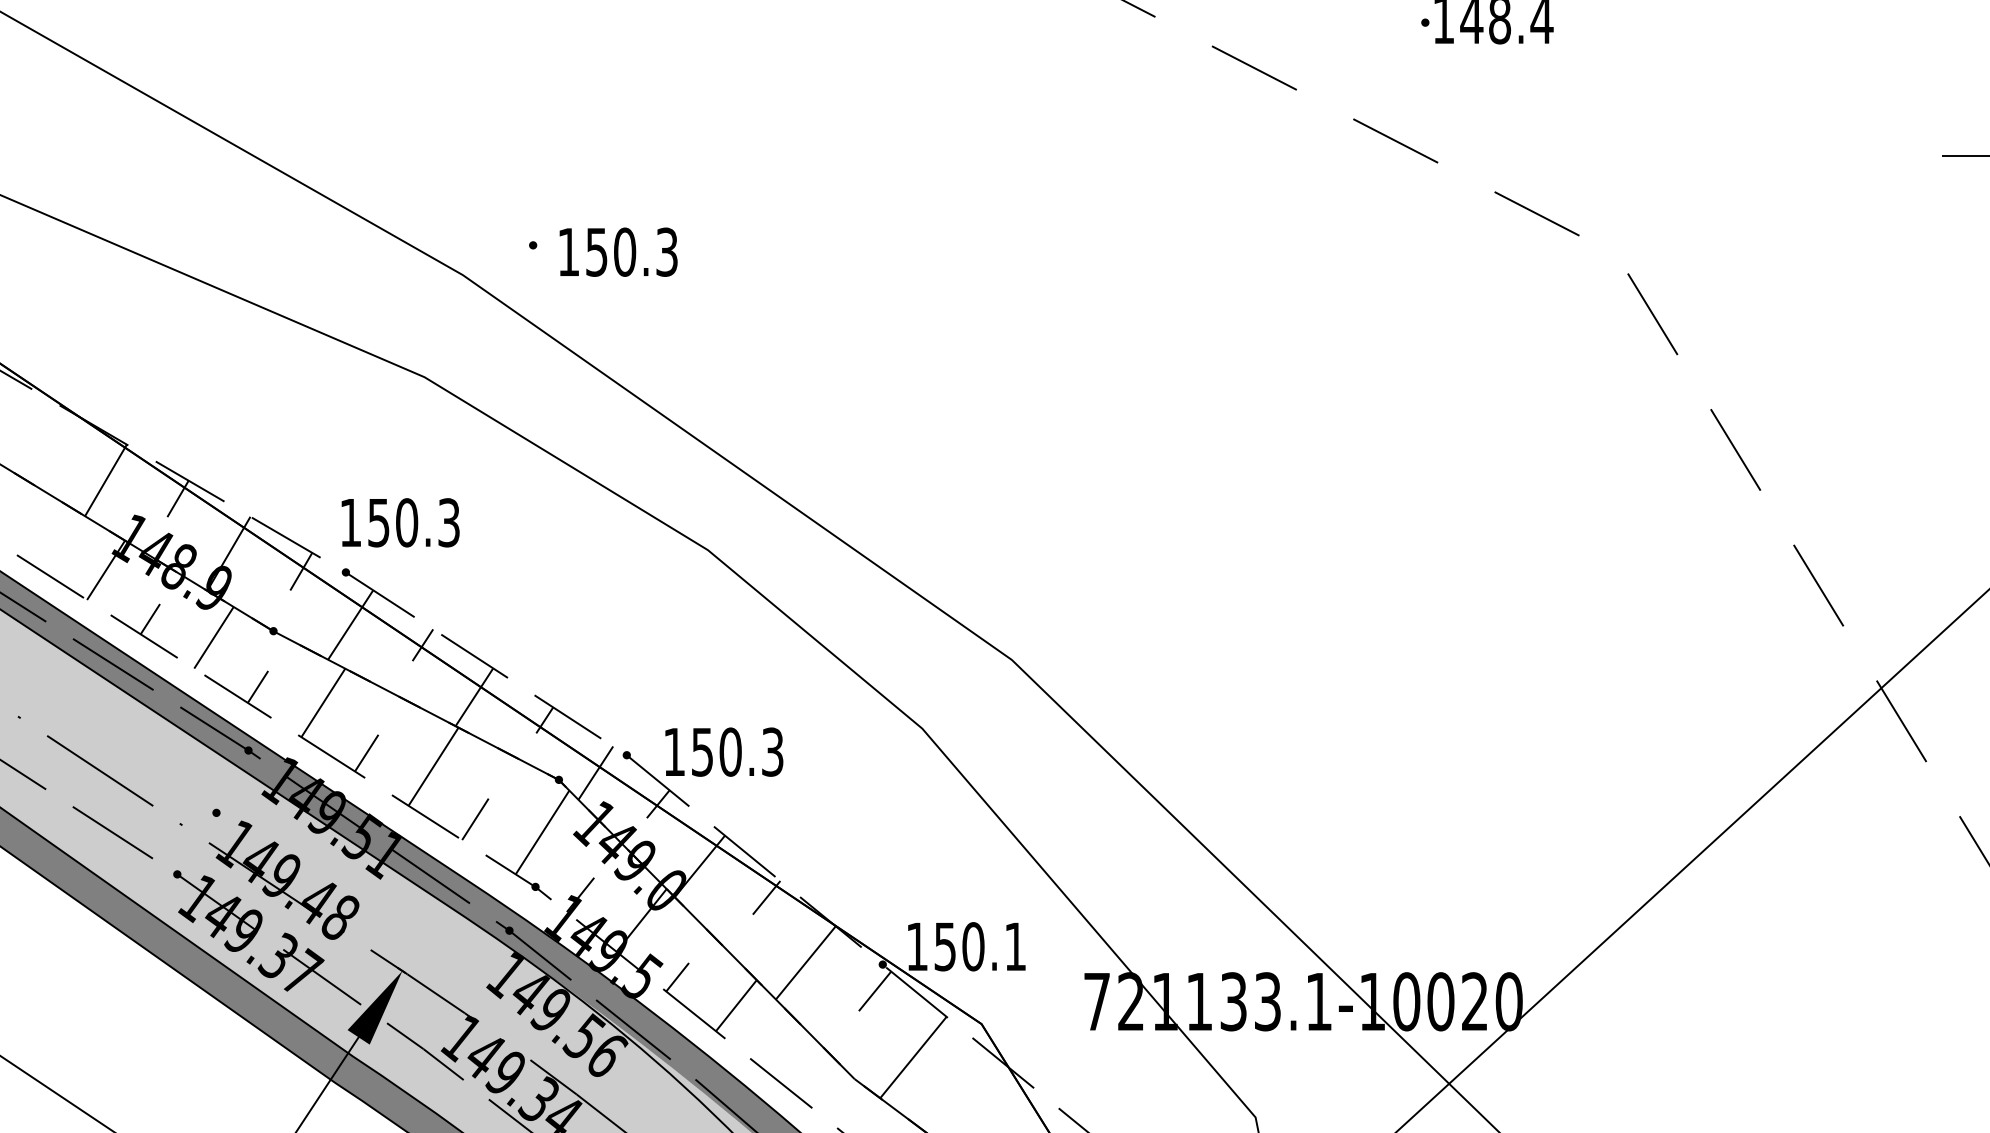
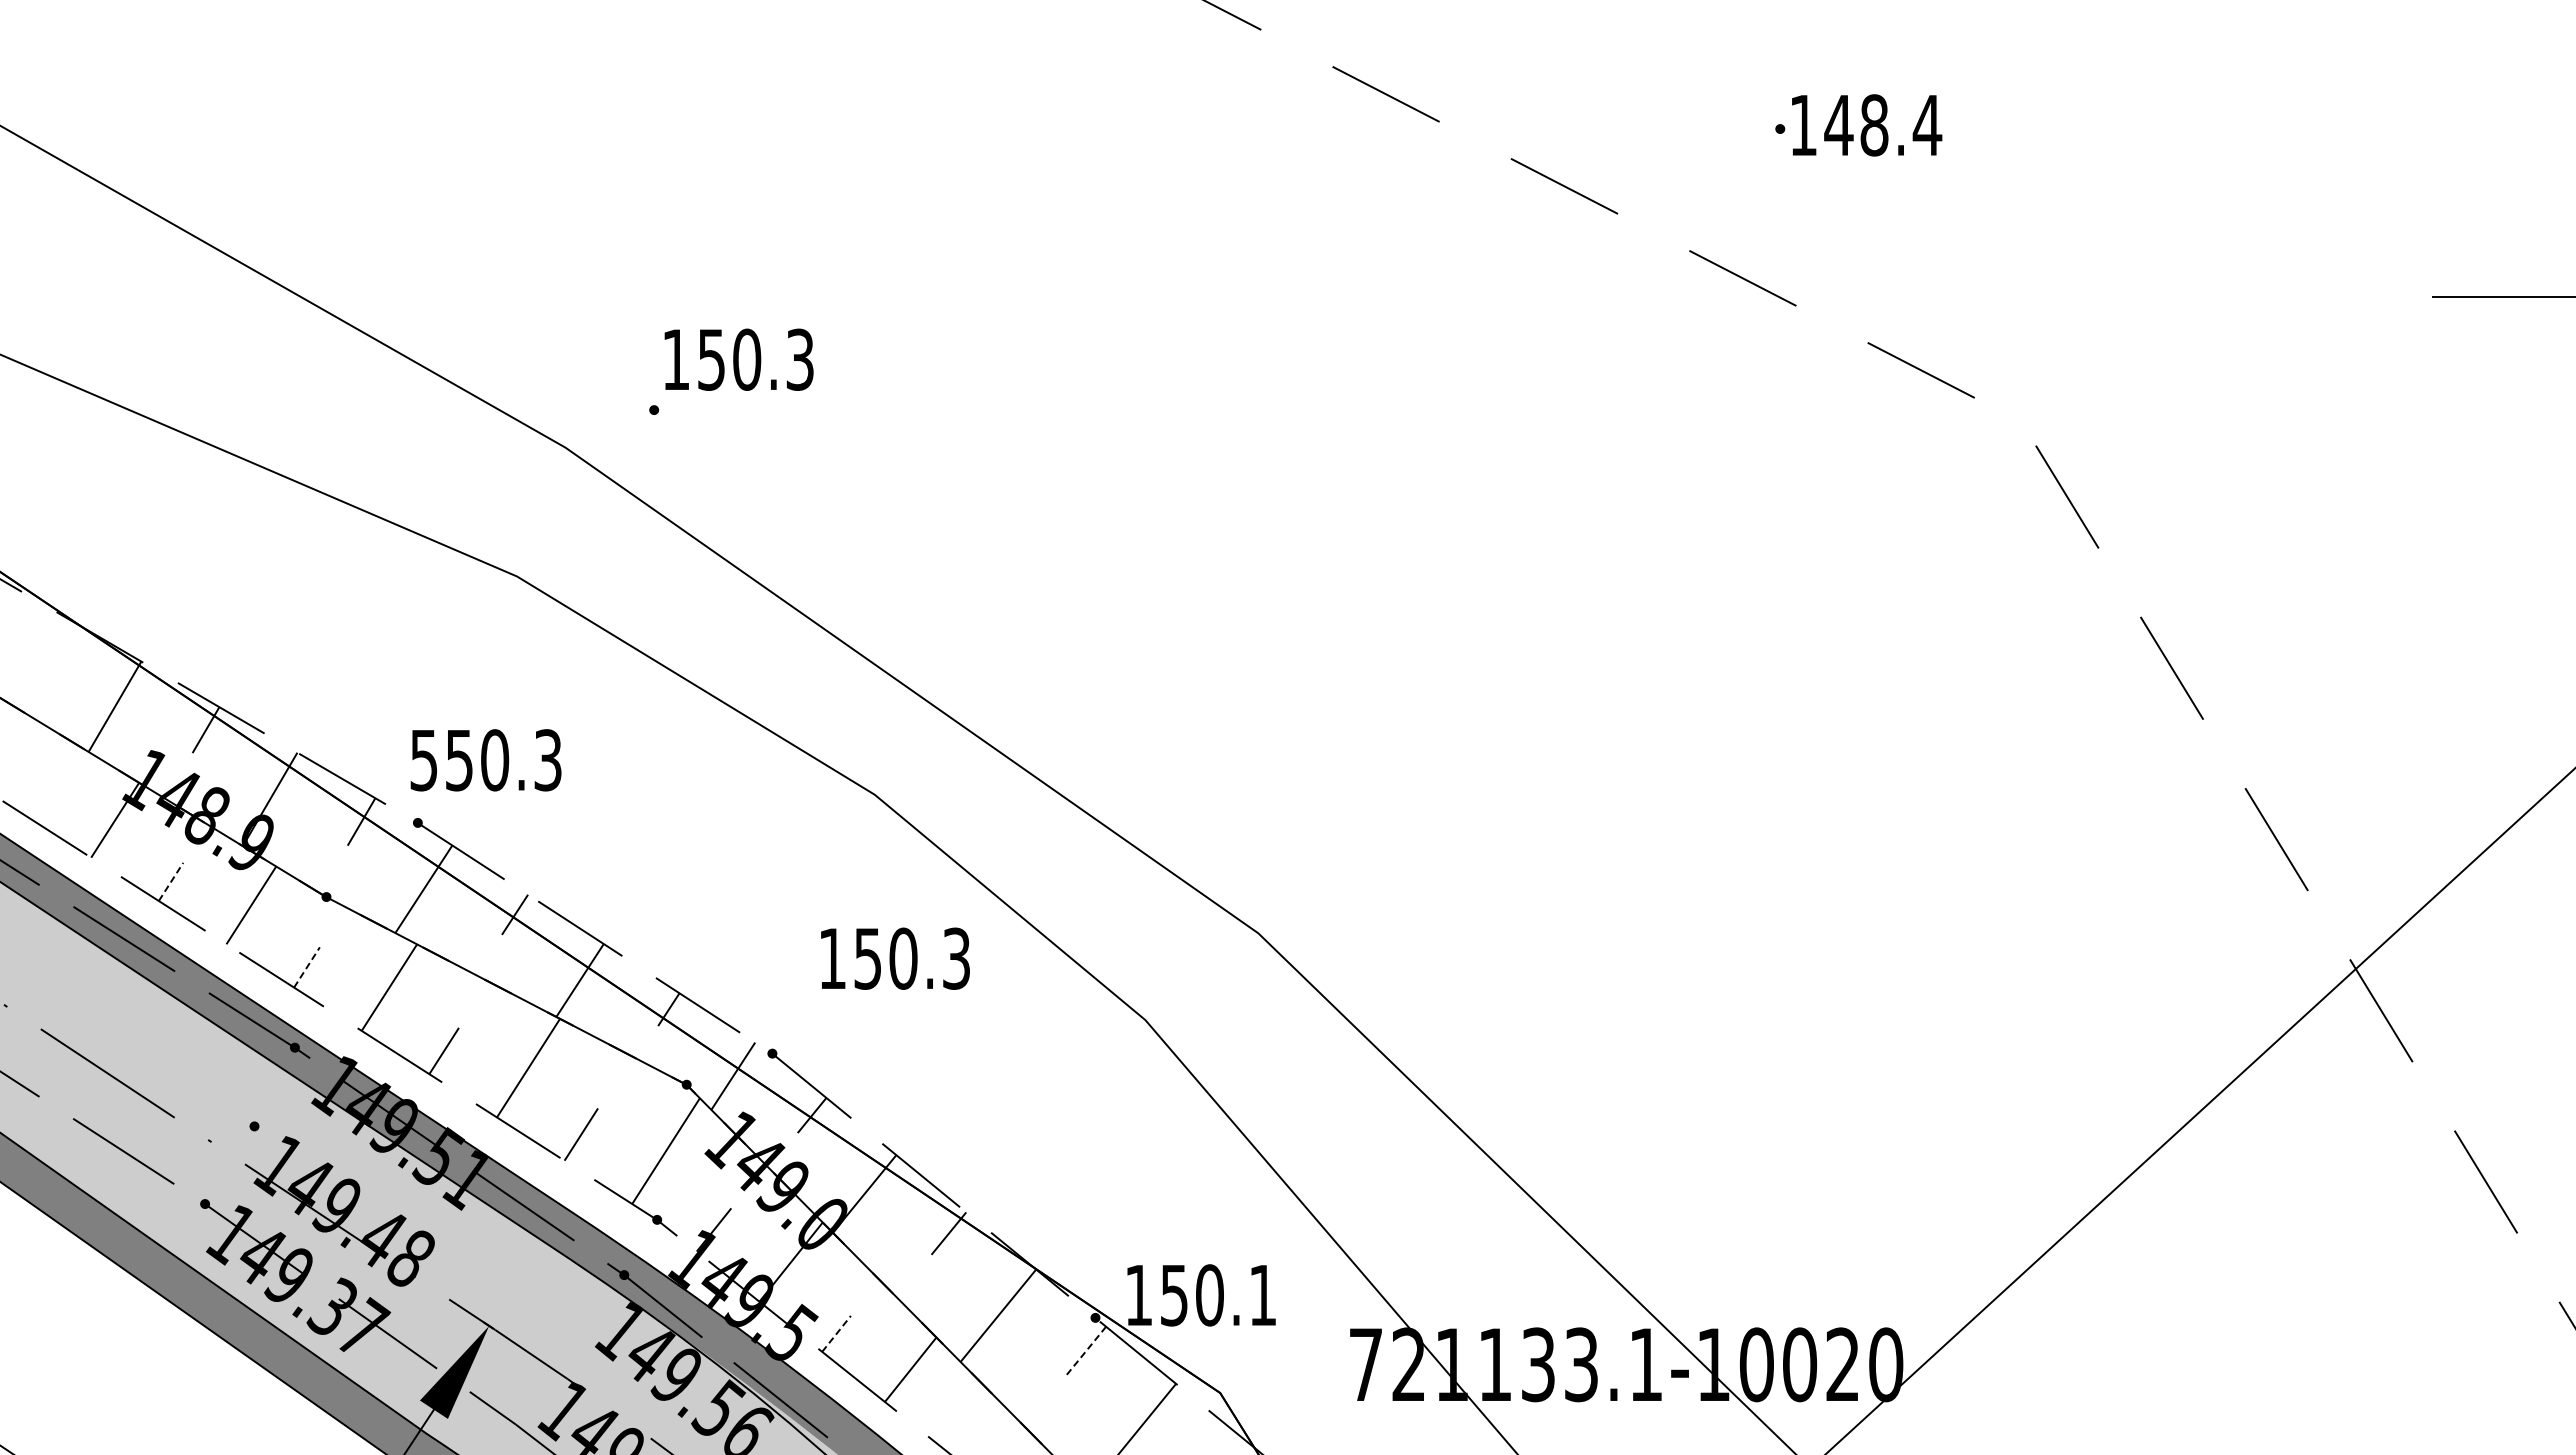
text: (618, 252) -> (738, 359), moved
text: (350, 522) -> (423, 760), 150.3 -> 550.3
line: (150, 618) -> (171, 881), solid -> dashed
line: (257, 686) -> (306, 967), solid -> dashed
text: (724, 751) -> (895, 958), moved
line: (677, 976) -> (836, 1333), solid -> dashed
line: (874, 992) -> (1085, 1352), solid -> dashed

